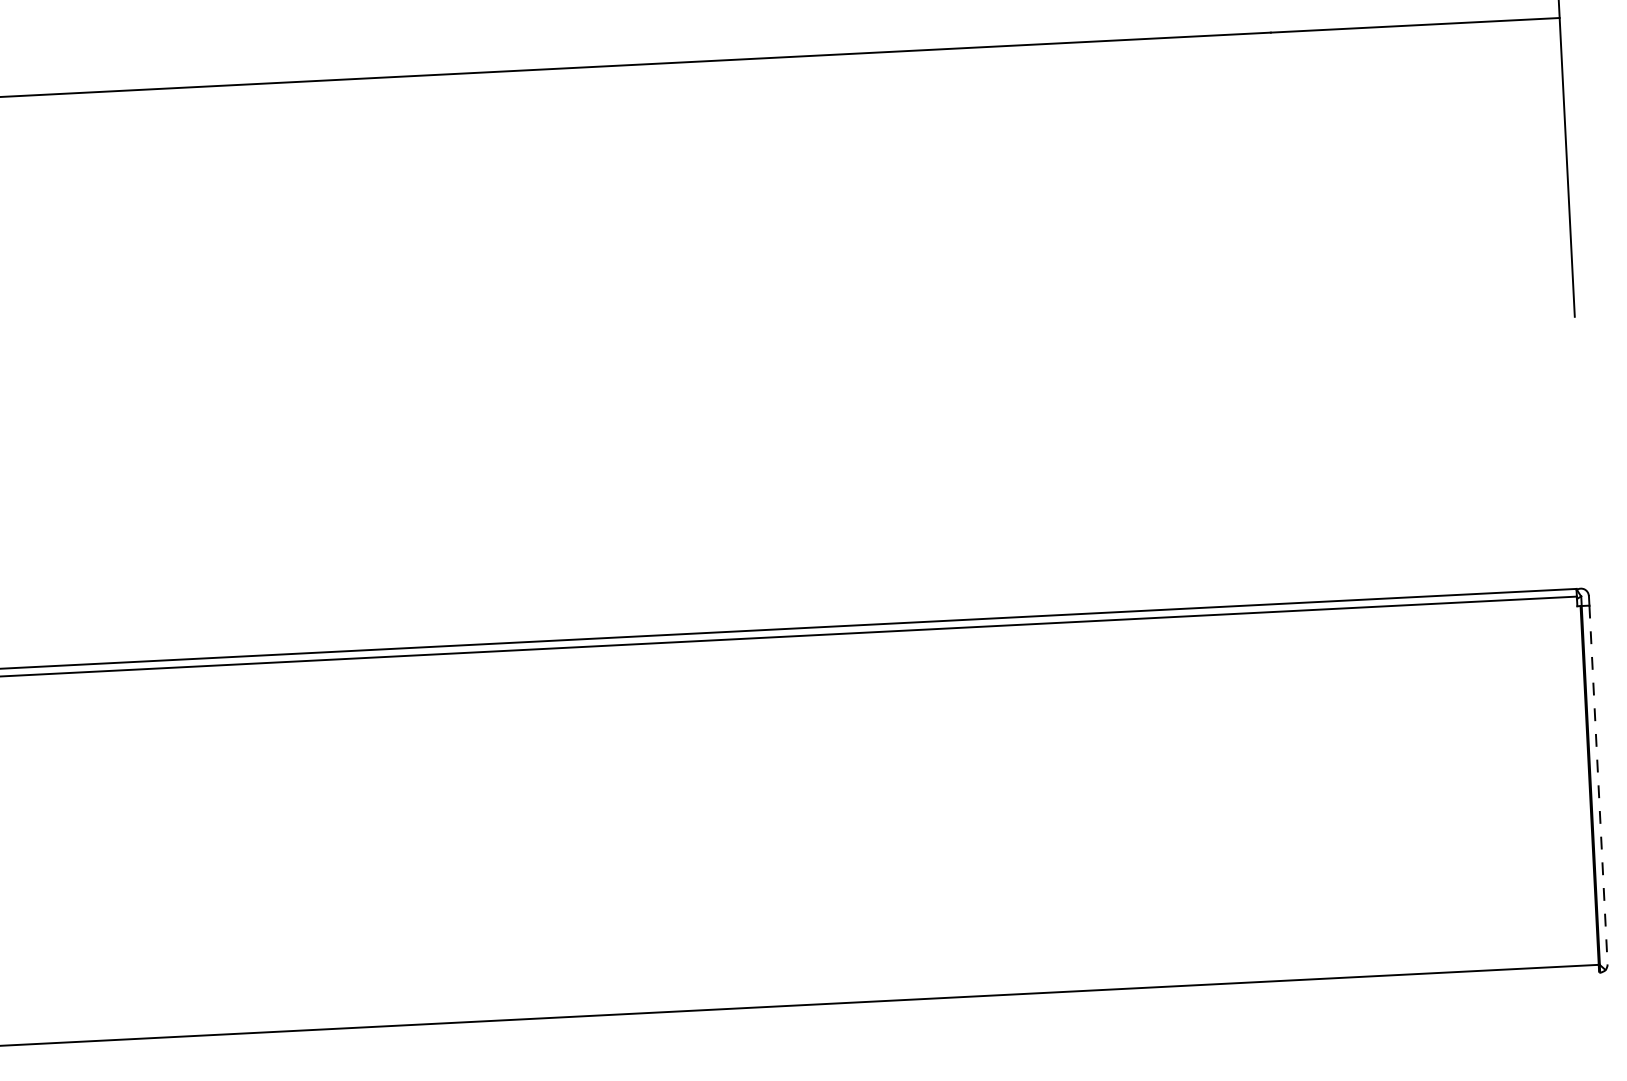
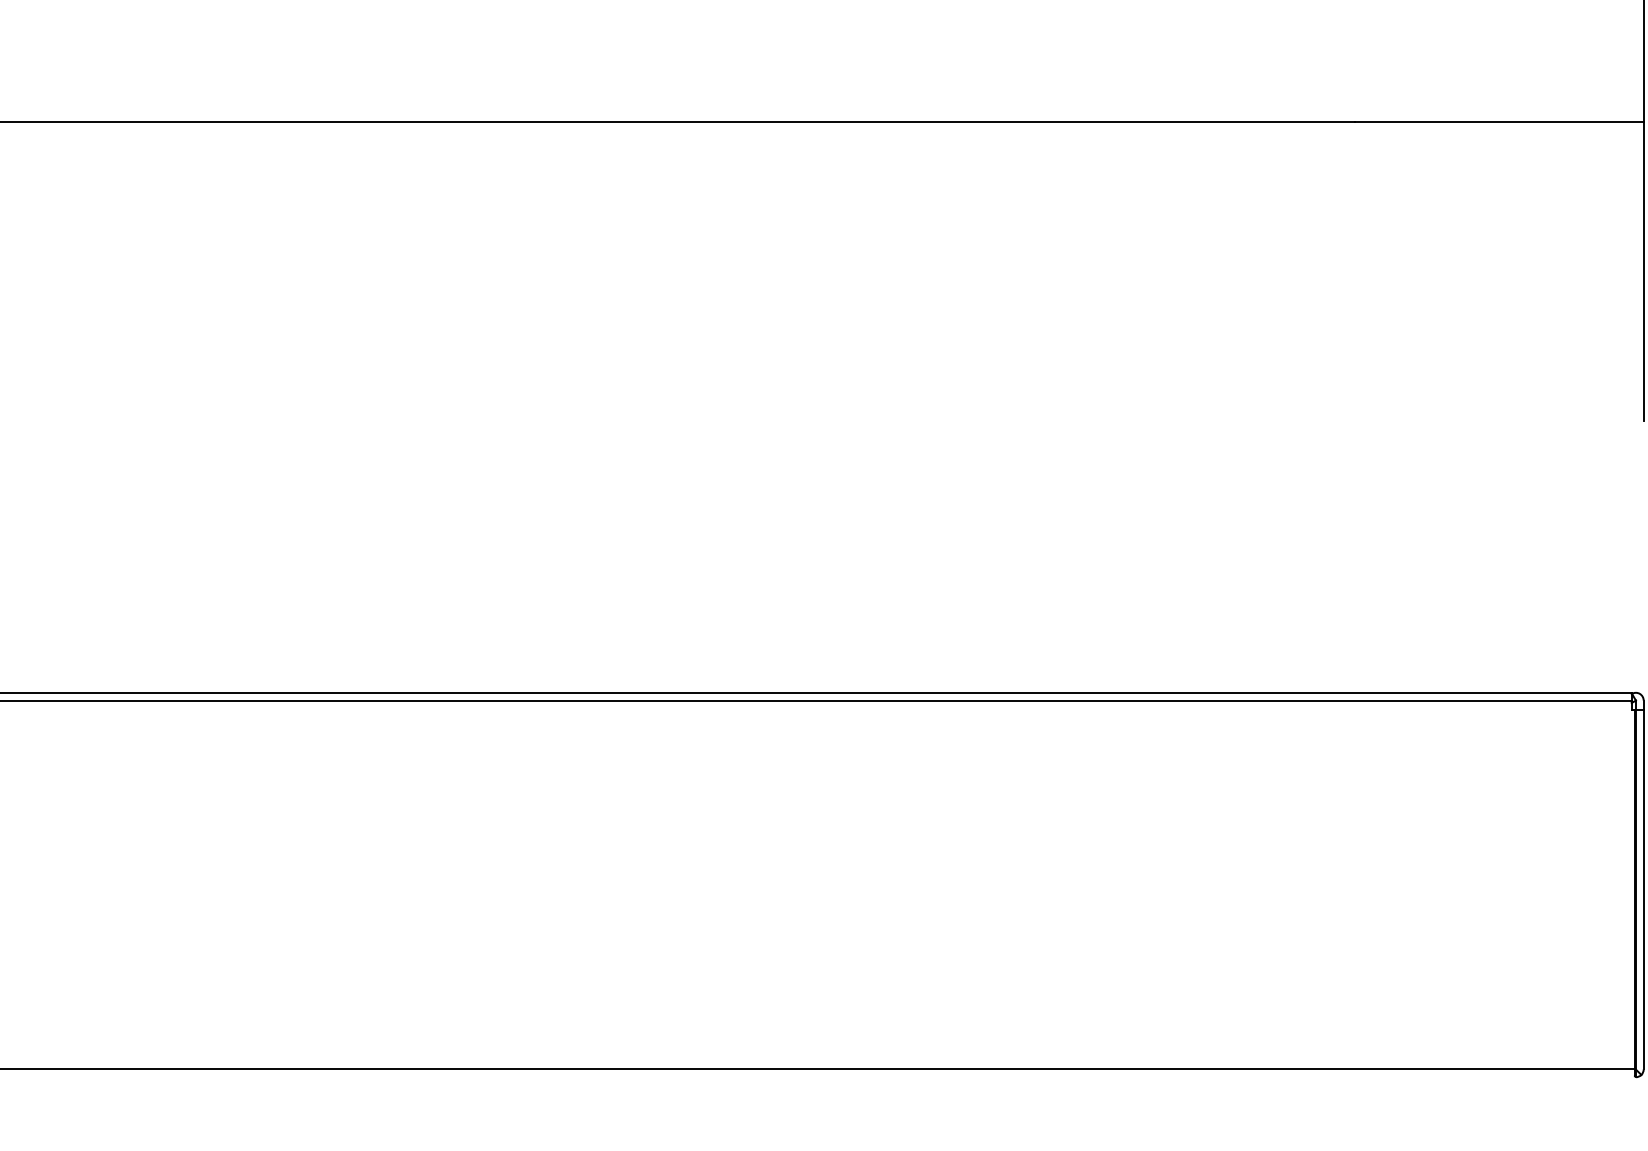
line: (1598, 784) -> (1643, 889), dashed -> solid

